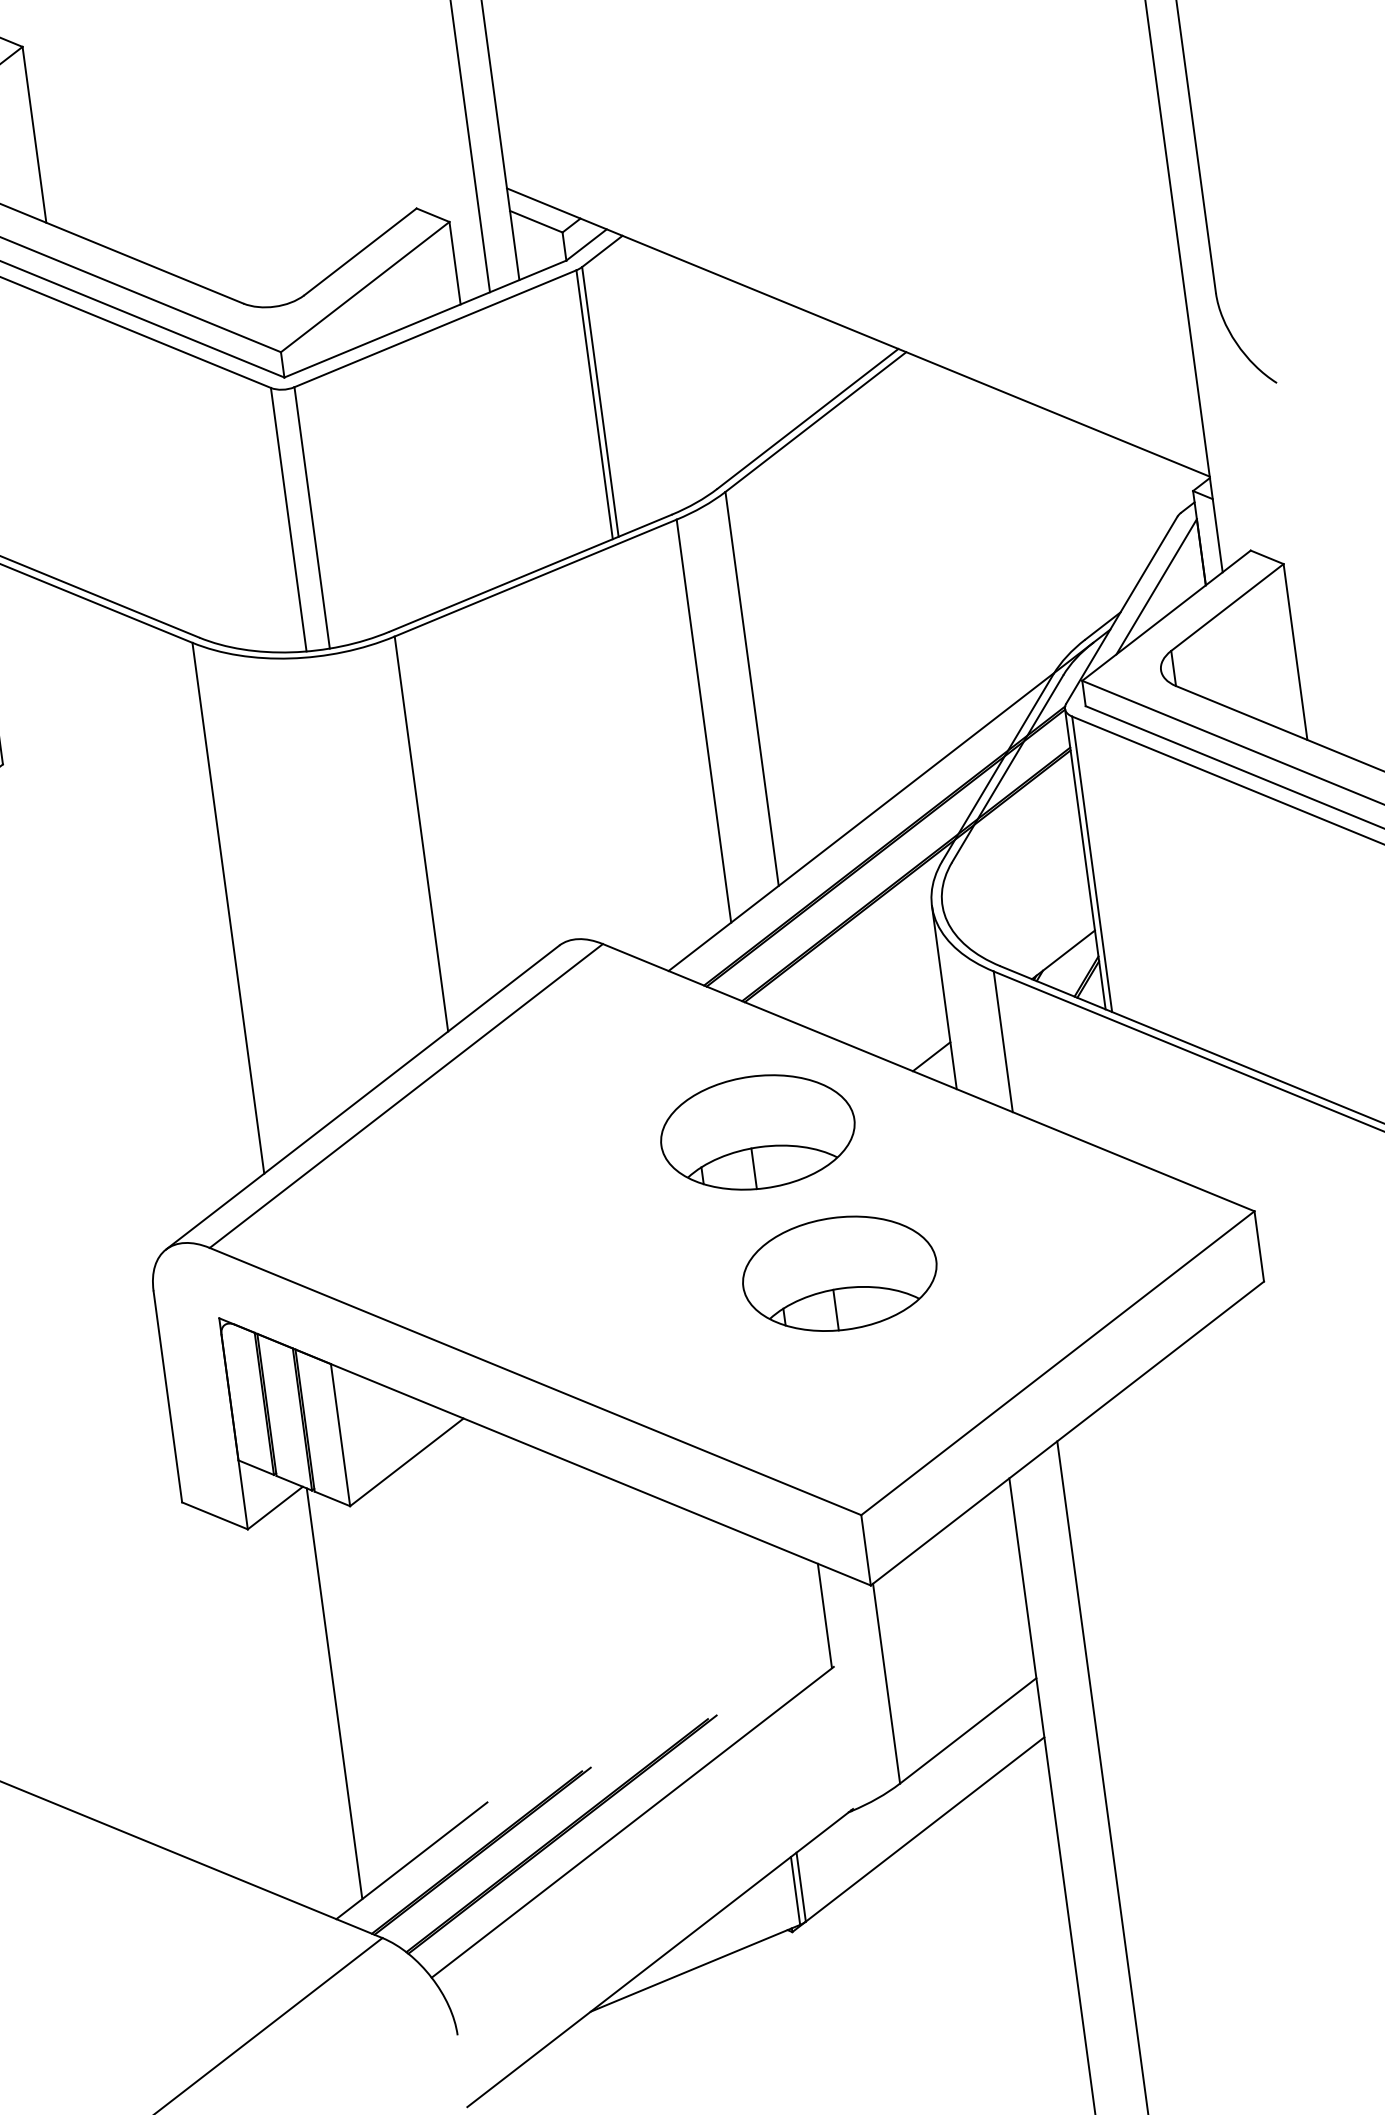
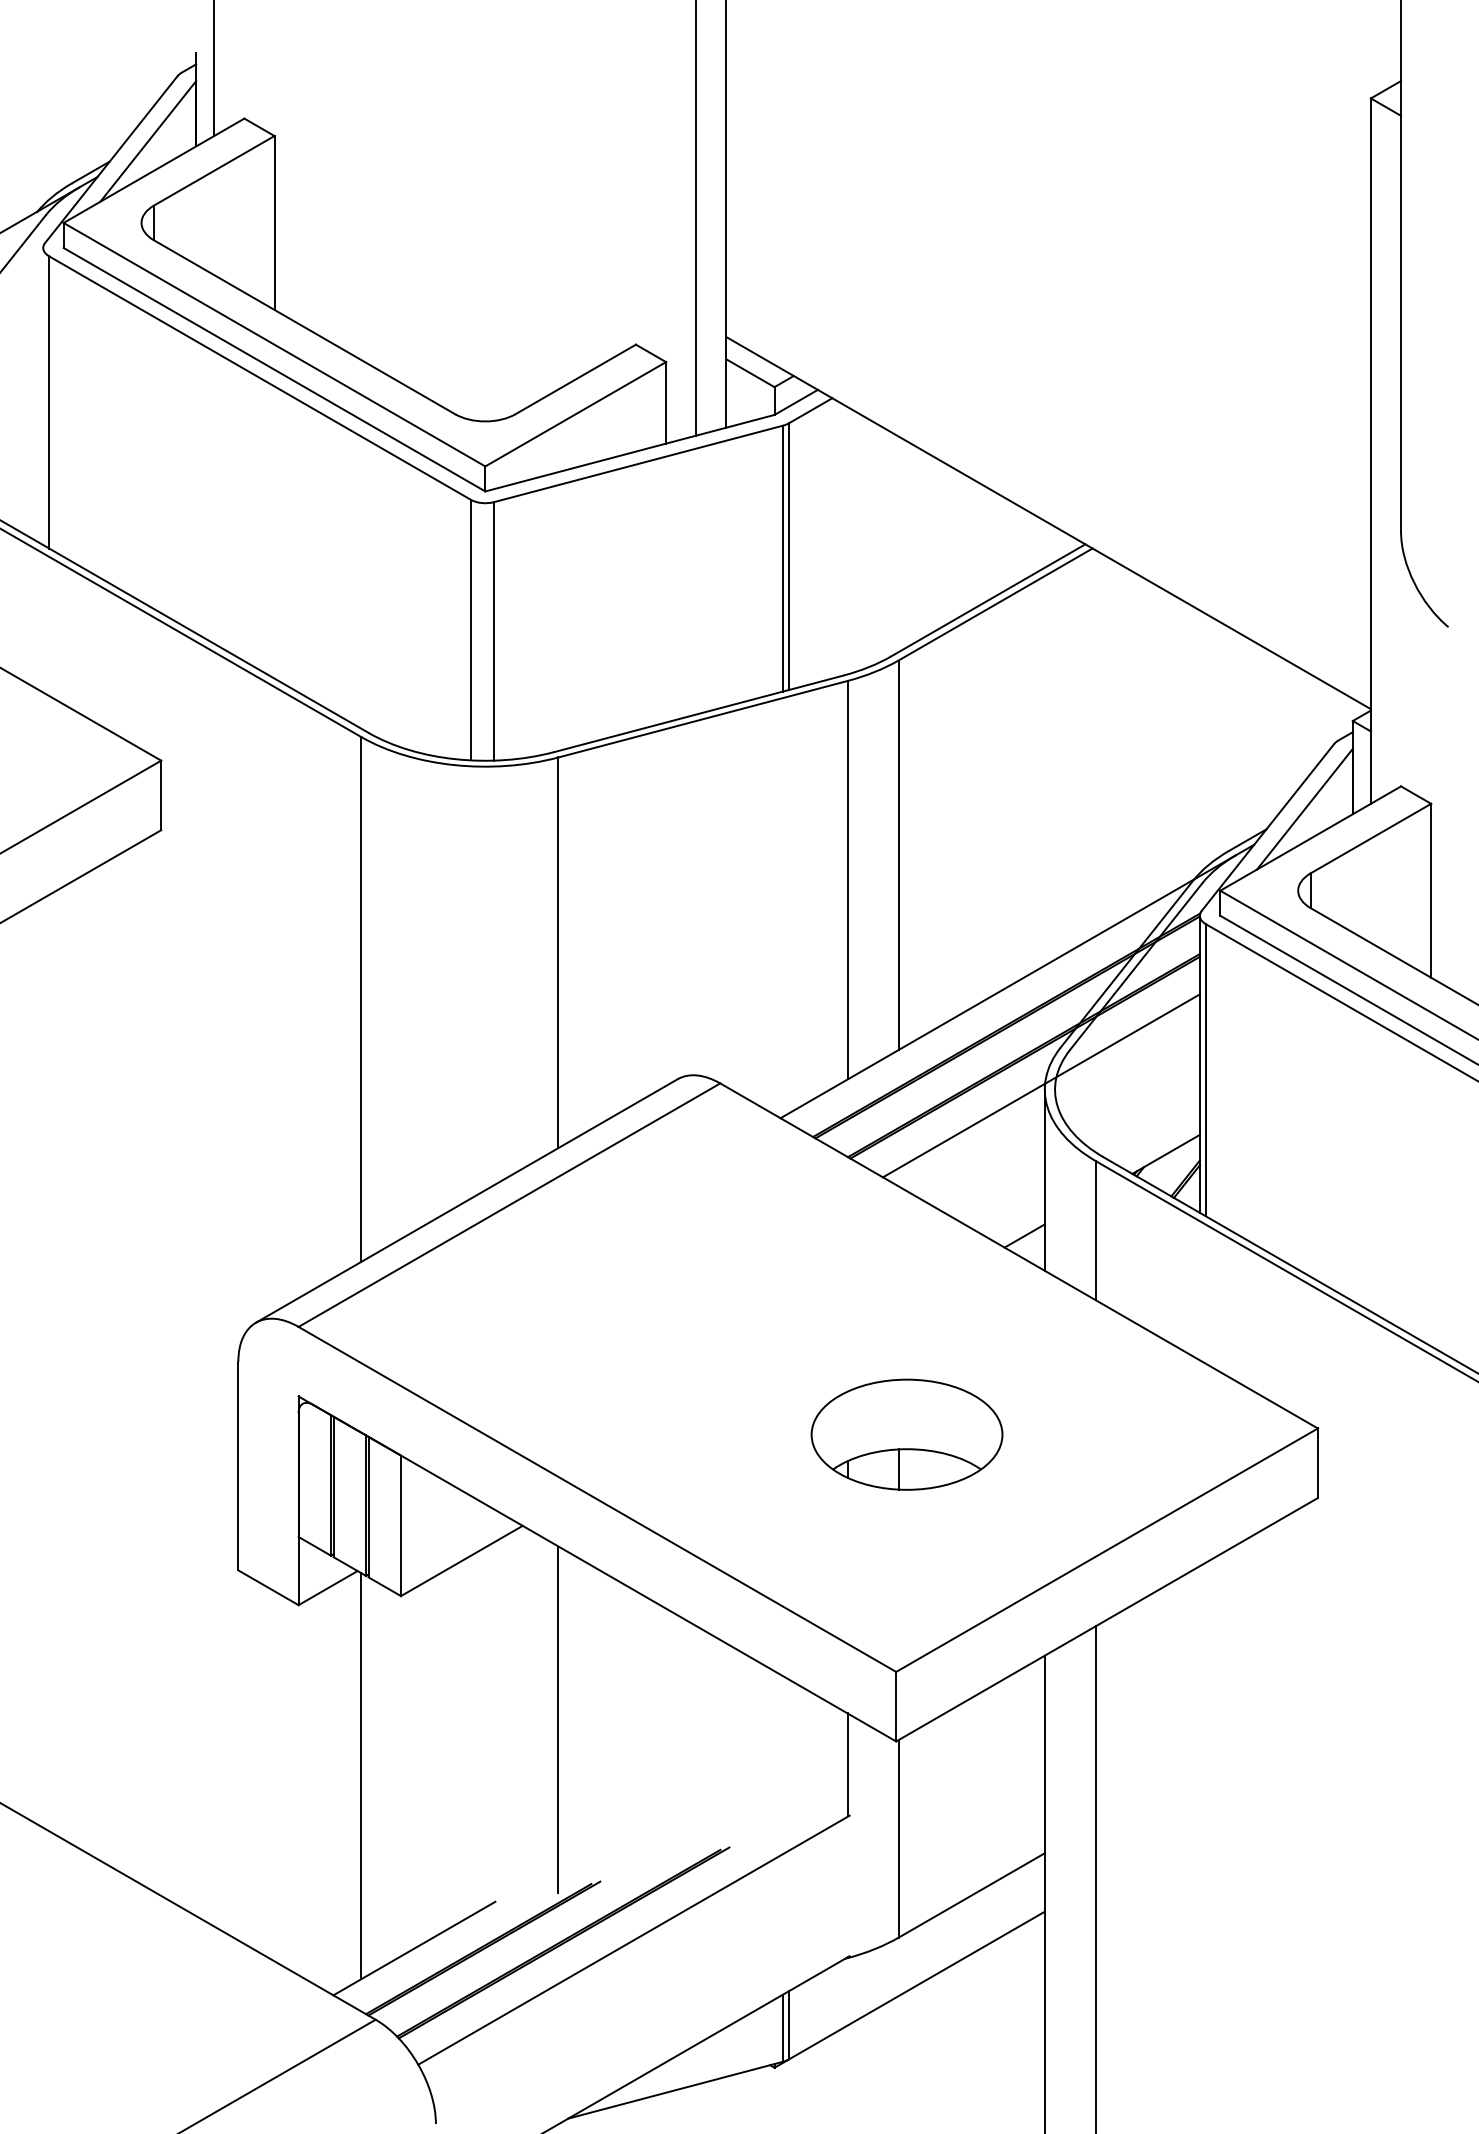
line: (927, 902) -> (1040, 1085), added
part: (757, 1132) -> (845, 1286), removed
line: (526, 1609) -> (558, 1719), added

